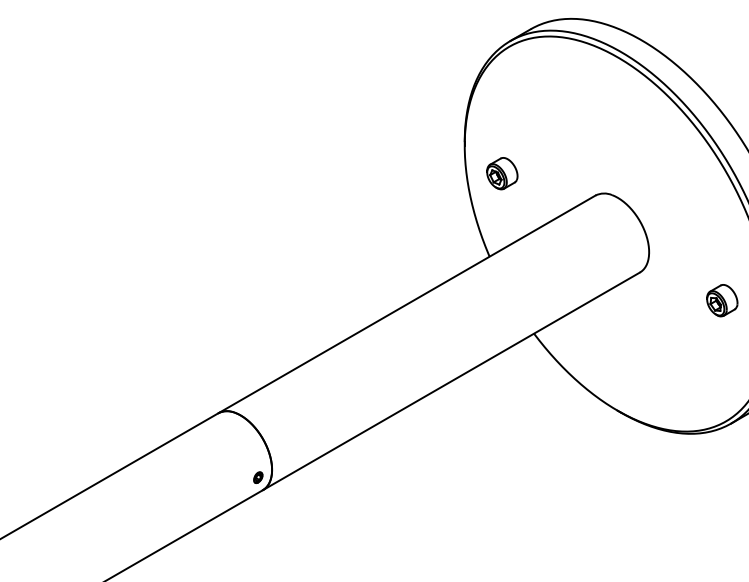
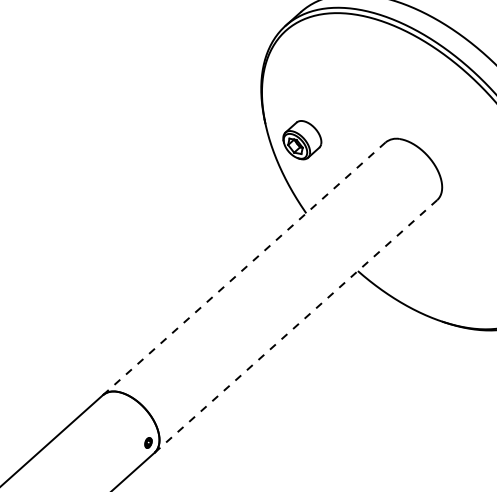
part: (502, 173) -> (302, 140), size x1.4
line: (407, 304) -> (244, 268), solid -> dashed
line: (451, 381) -> (296, 326), solid -> dashed

